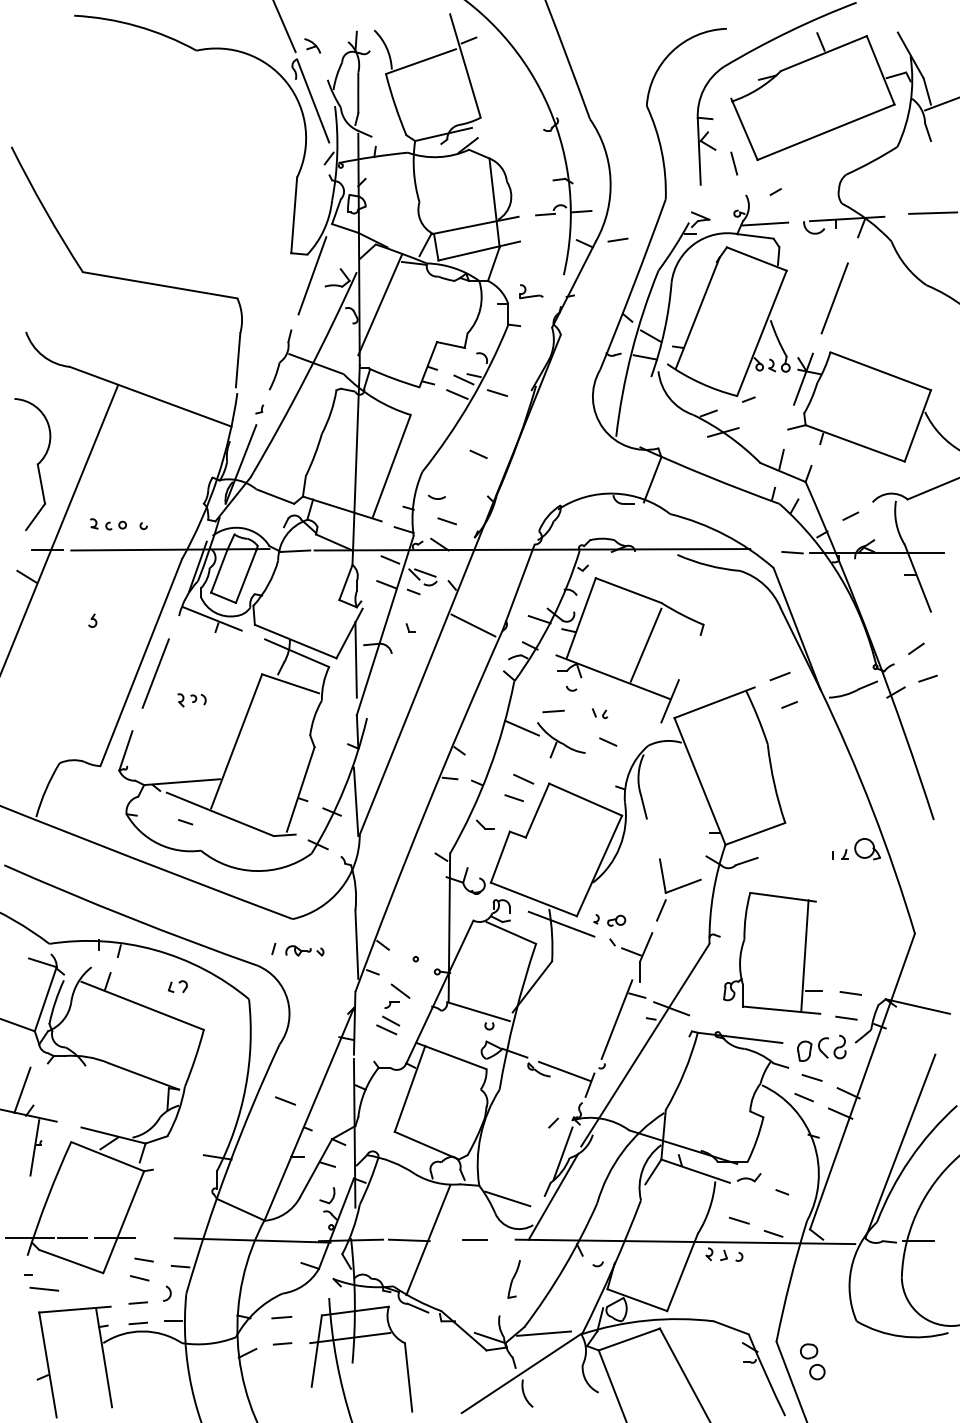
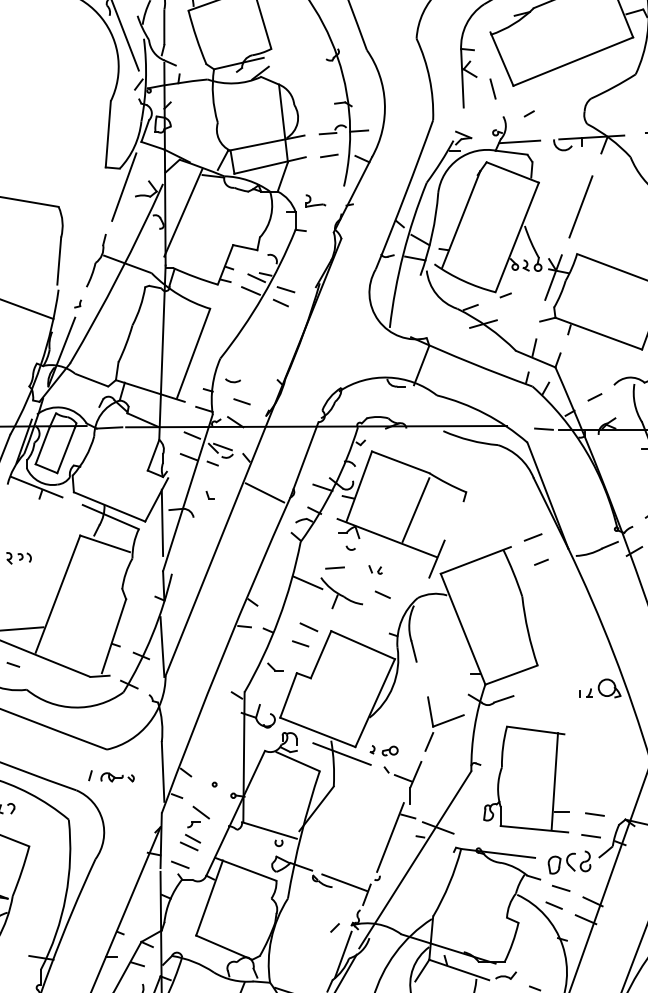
line: (617, 239) -> (328, 155), moved
line: (478, 453) -> (280, 302), moved
line: (285, 1100) -> (180, 864), moved

